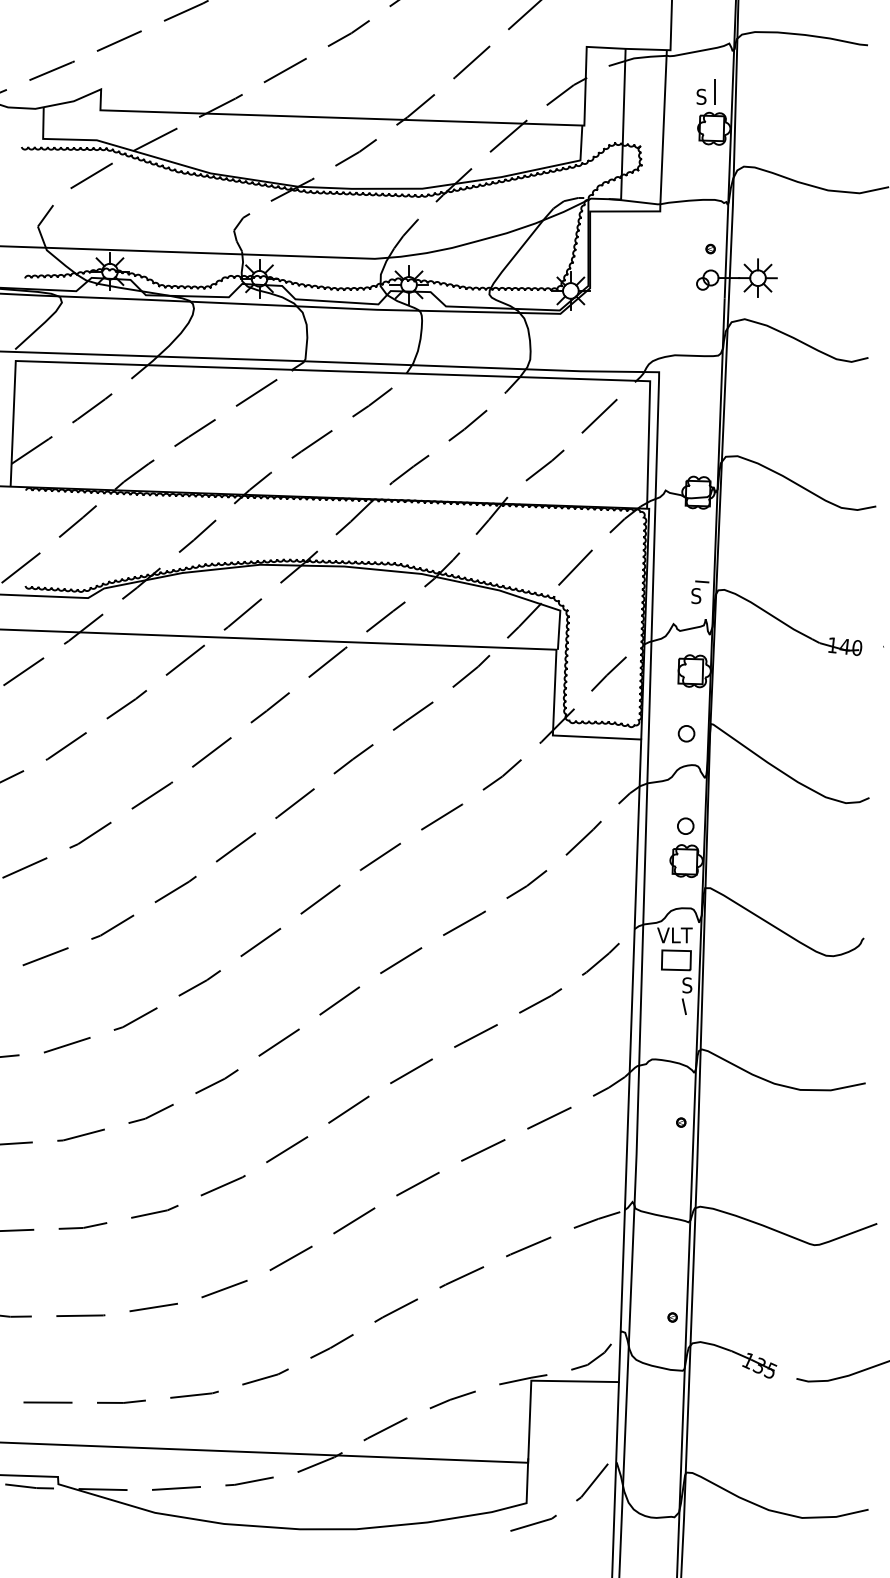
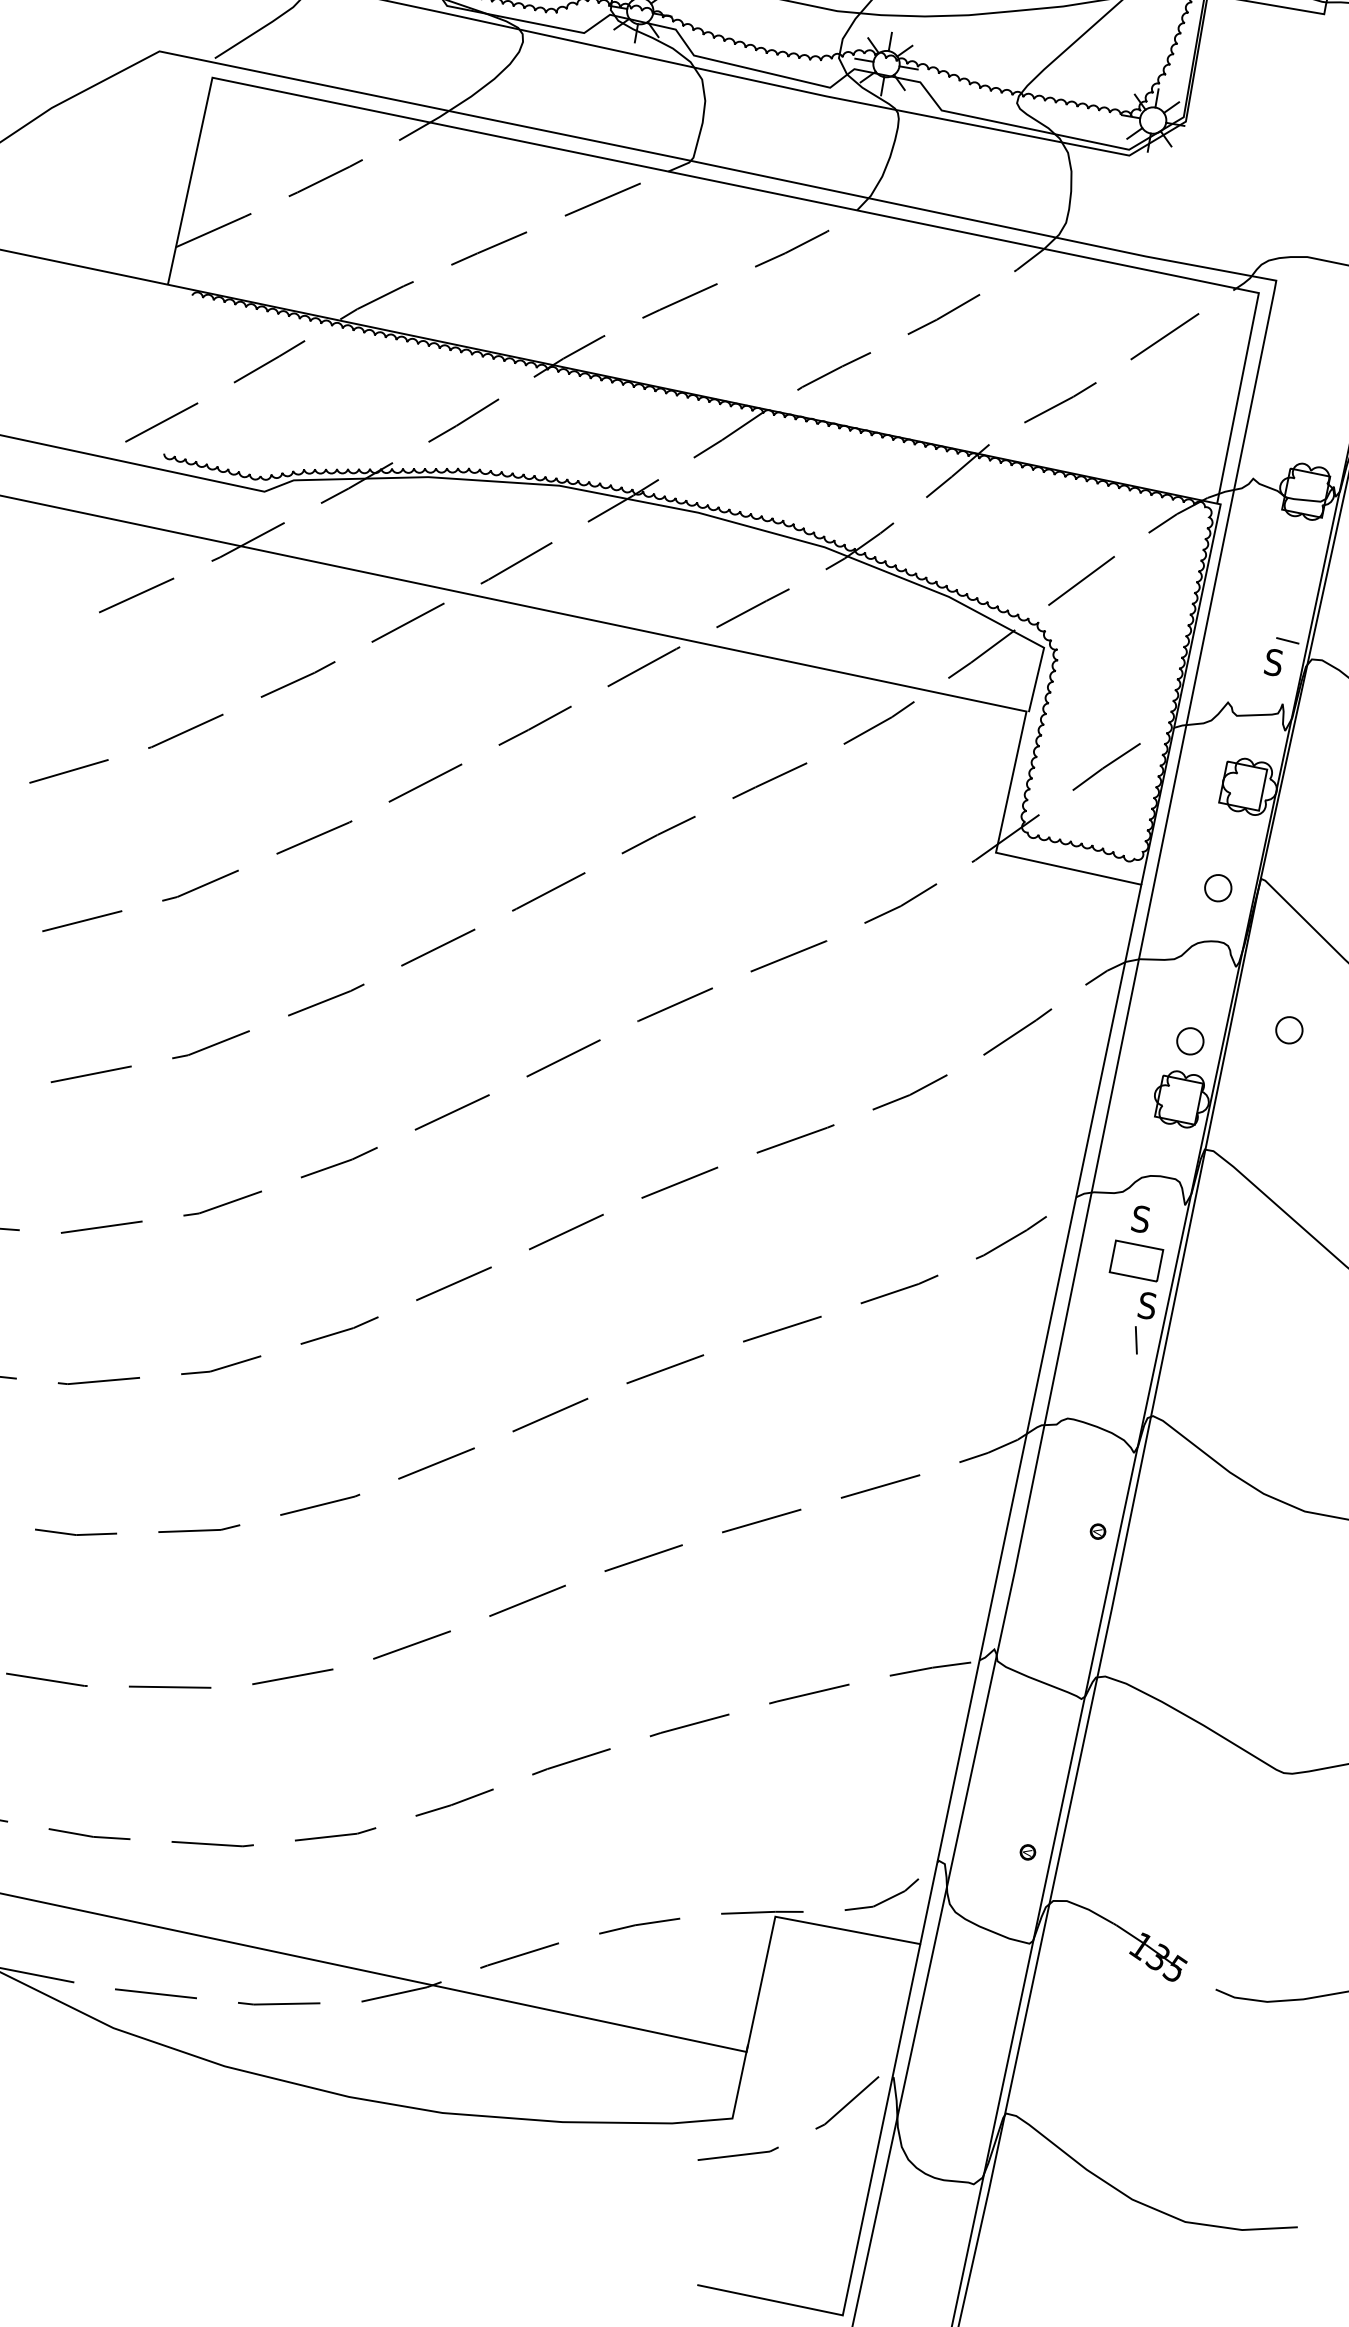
part: (742, 809) -> (1289, 1029), added
text: (674, 935) -> (1140, 1219), VLT -> S

